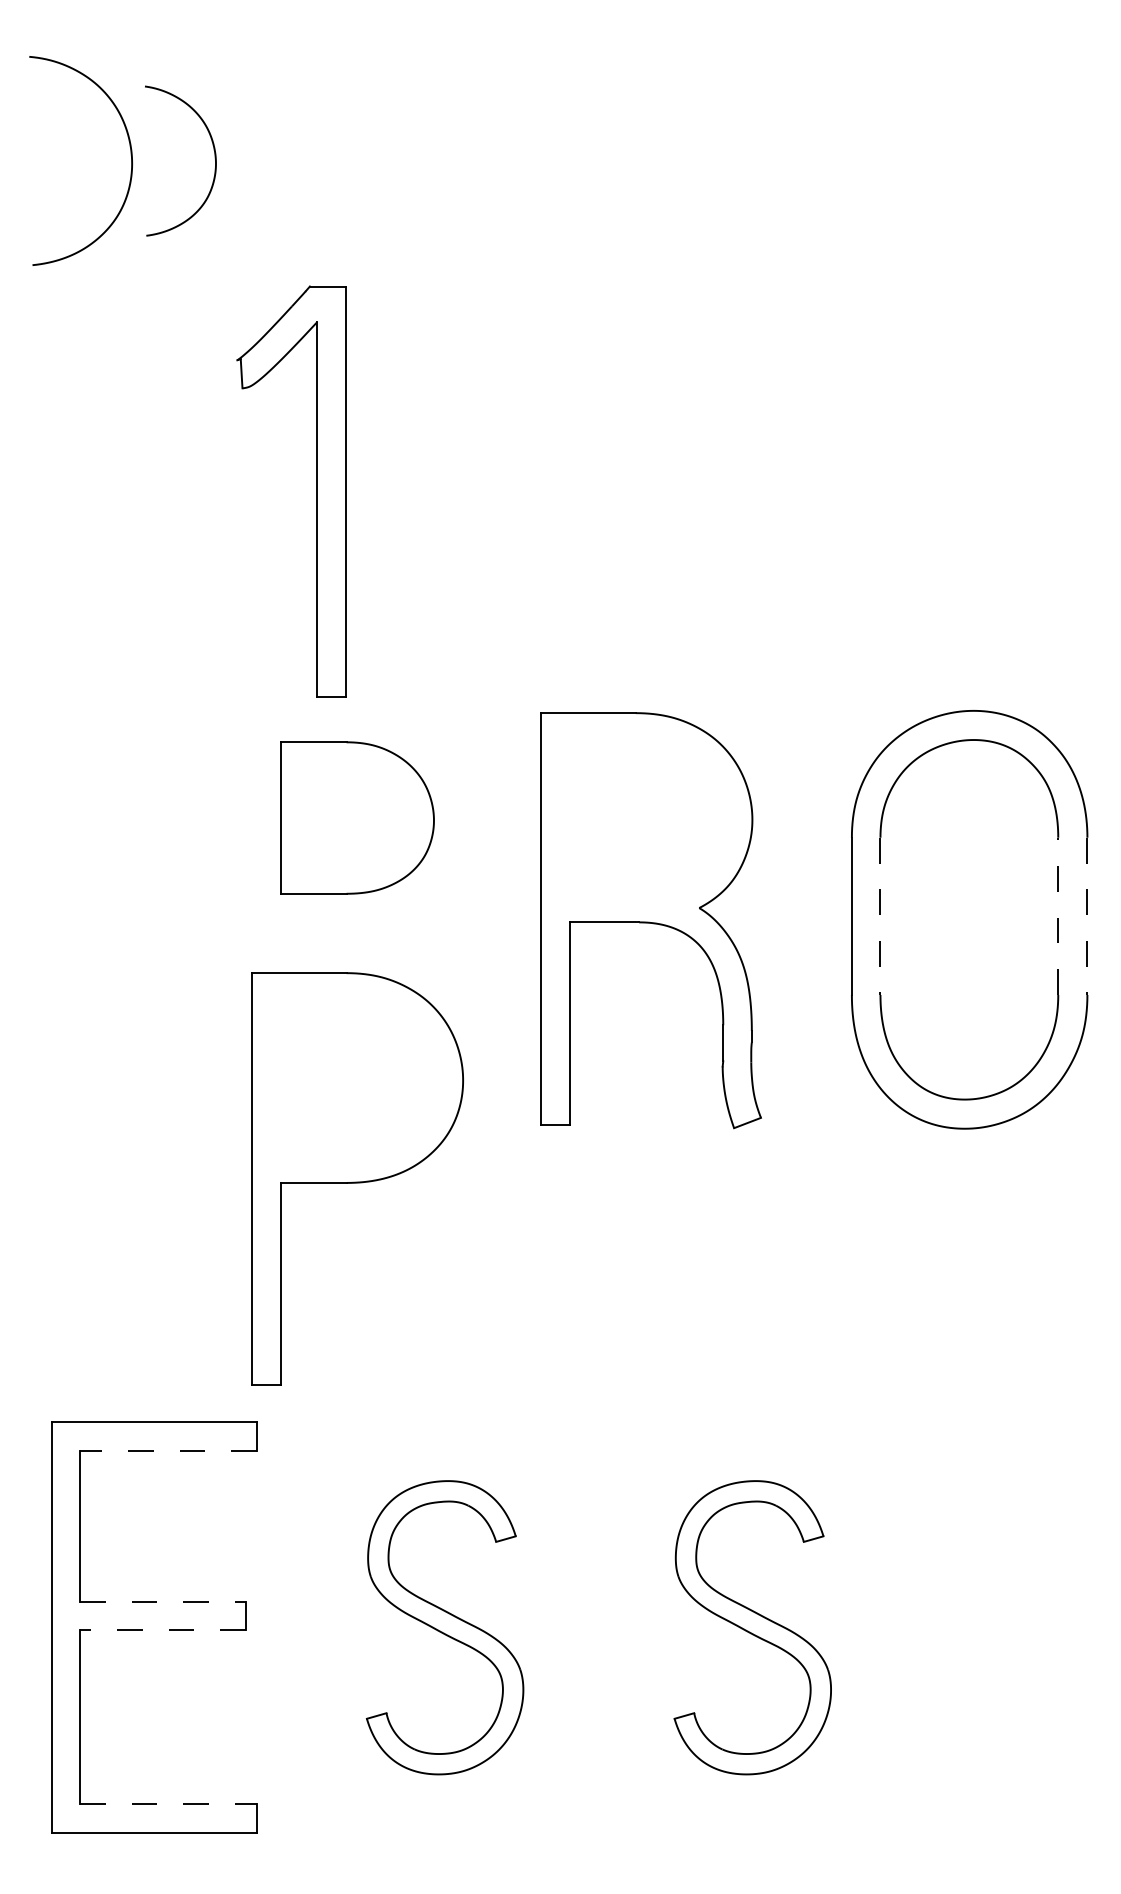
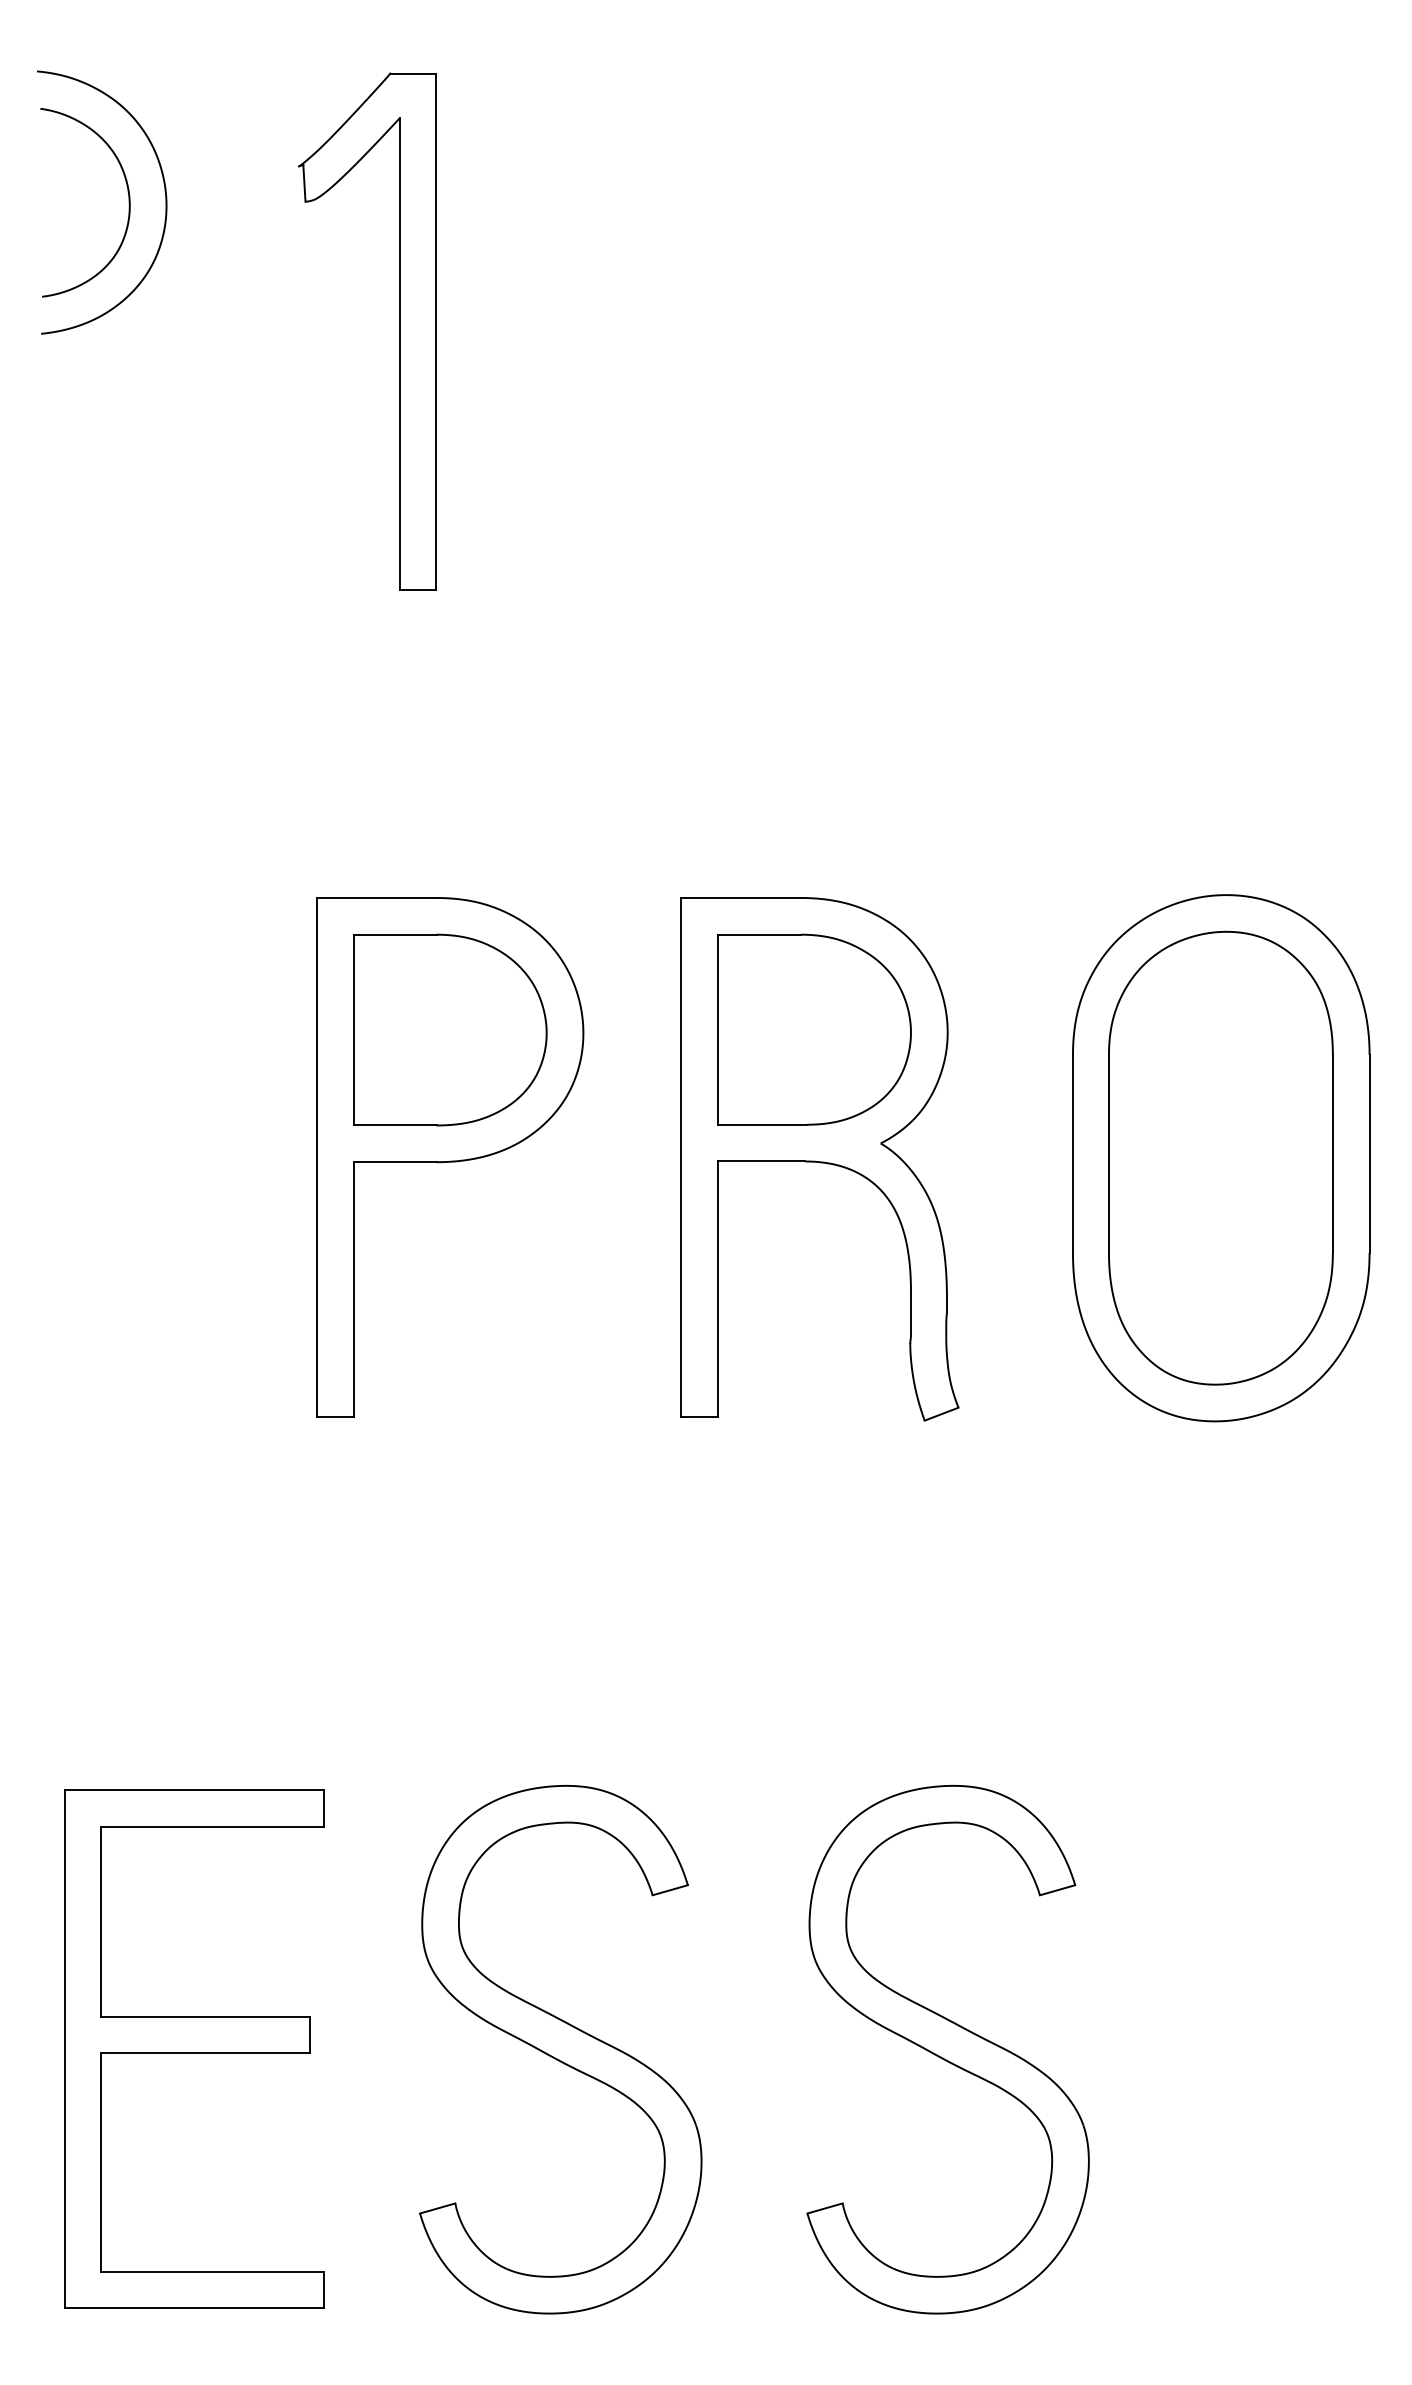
curve: (214, 158) -> (127, 199), moved
part: (316, 491) -> (398, 331), moved
part: (646, 817) -> (814, 1029), added
line: (880, 916) -> (1109, 1154), dashed -> solid
line: (1058, 916) -> (1333, 1154), dashed -> solid
line: (1087, 916) -> (1369, 1154), dashed -> solid
part: (357, 1178) -> (450, 1156), moved
line: (168, 1450) -> (212, 1826), dashed -> solid
line: (163, 1601) -> (206, 2016), dashed -> solid
part: (444, 1627) -> (559, 2049), size x1.43
part: (752, 1627) -> (947, 2049), size x1.43
line: (163, 1630) -> (206, 2053), dashed -> solid
line: (169, 1804) -> (213, 2272), dashed -> solid

